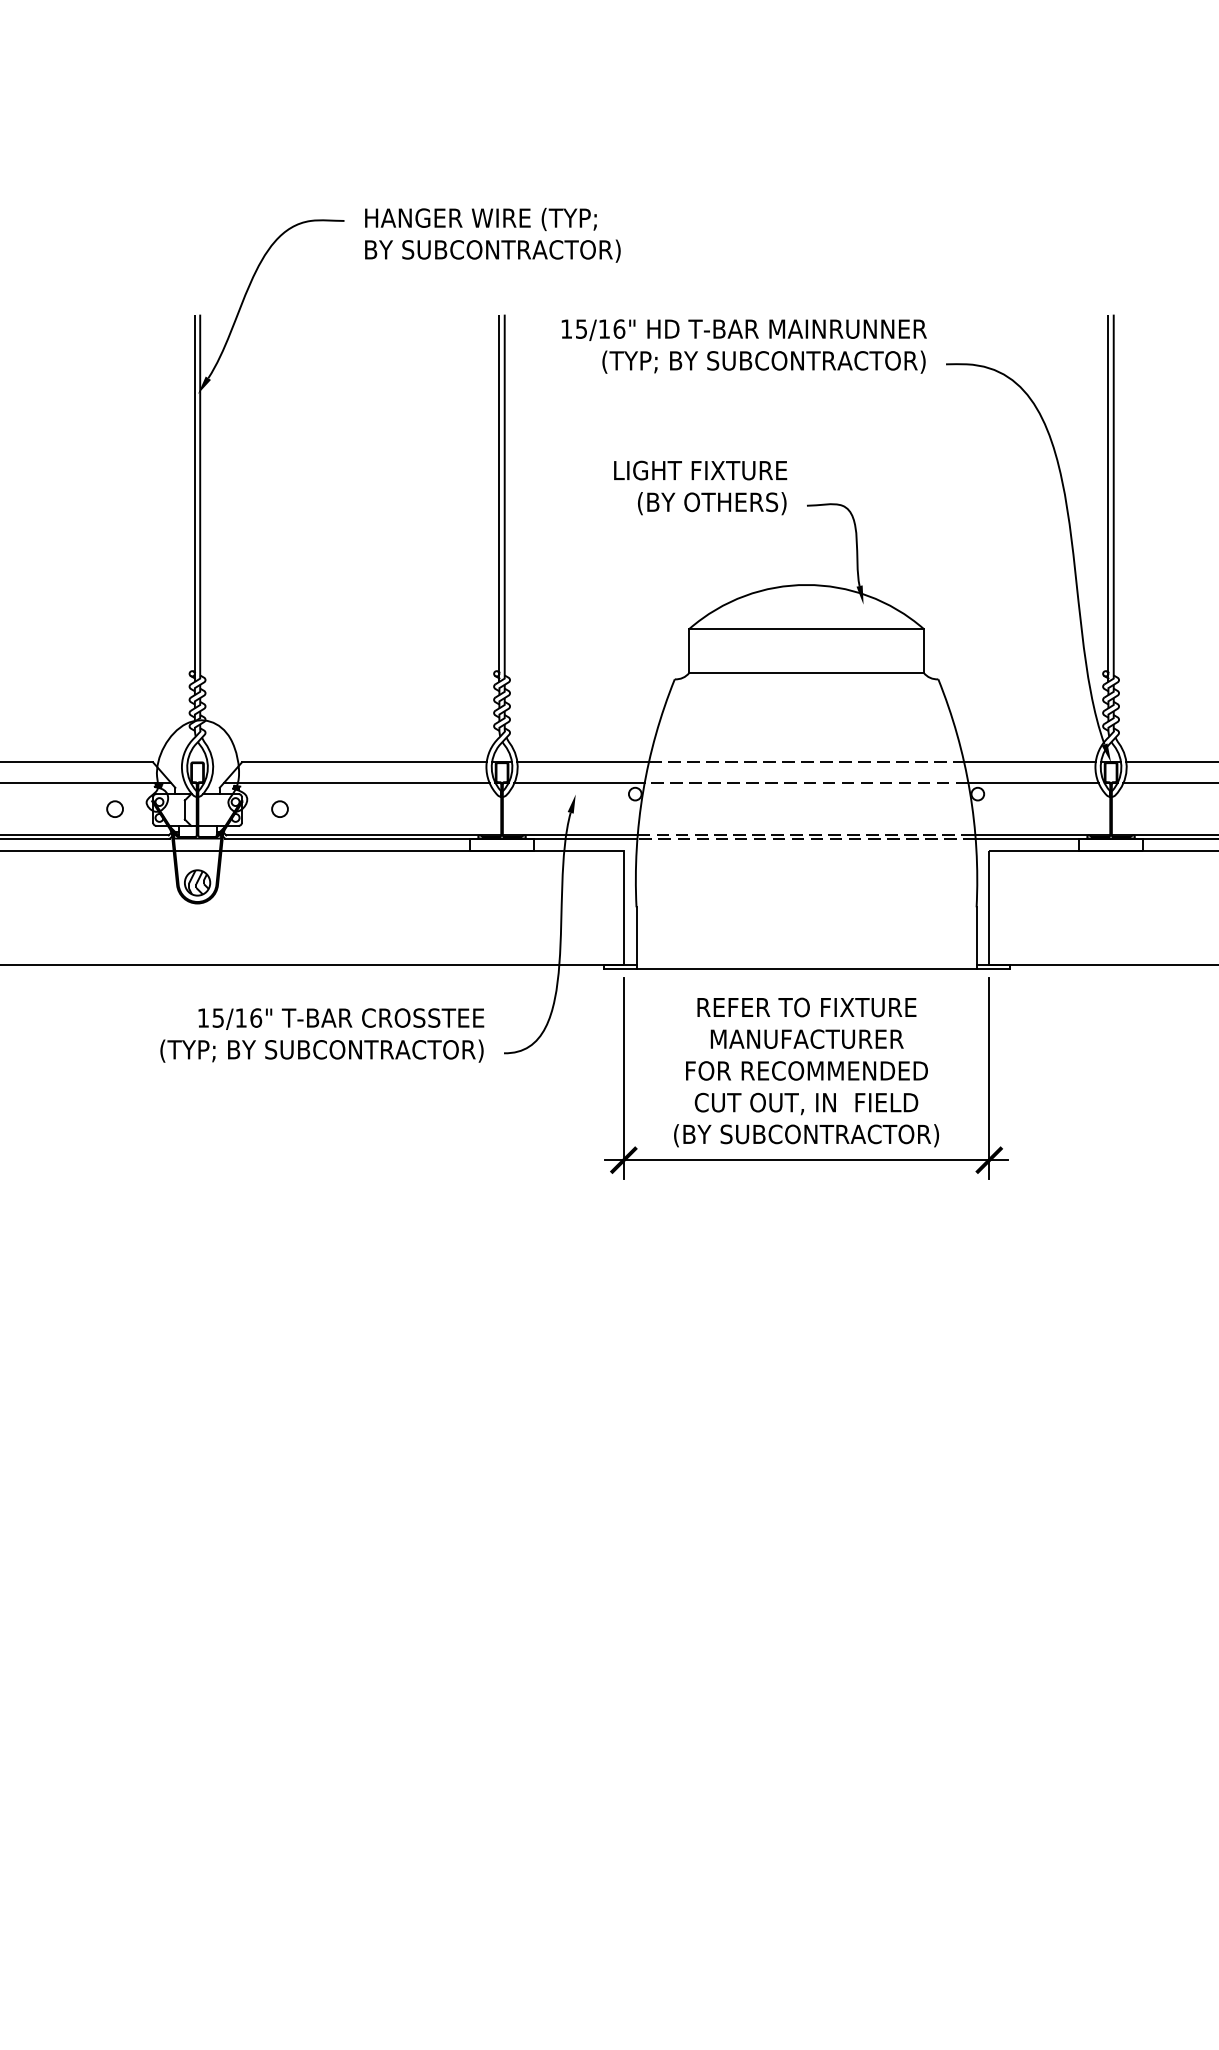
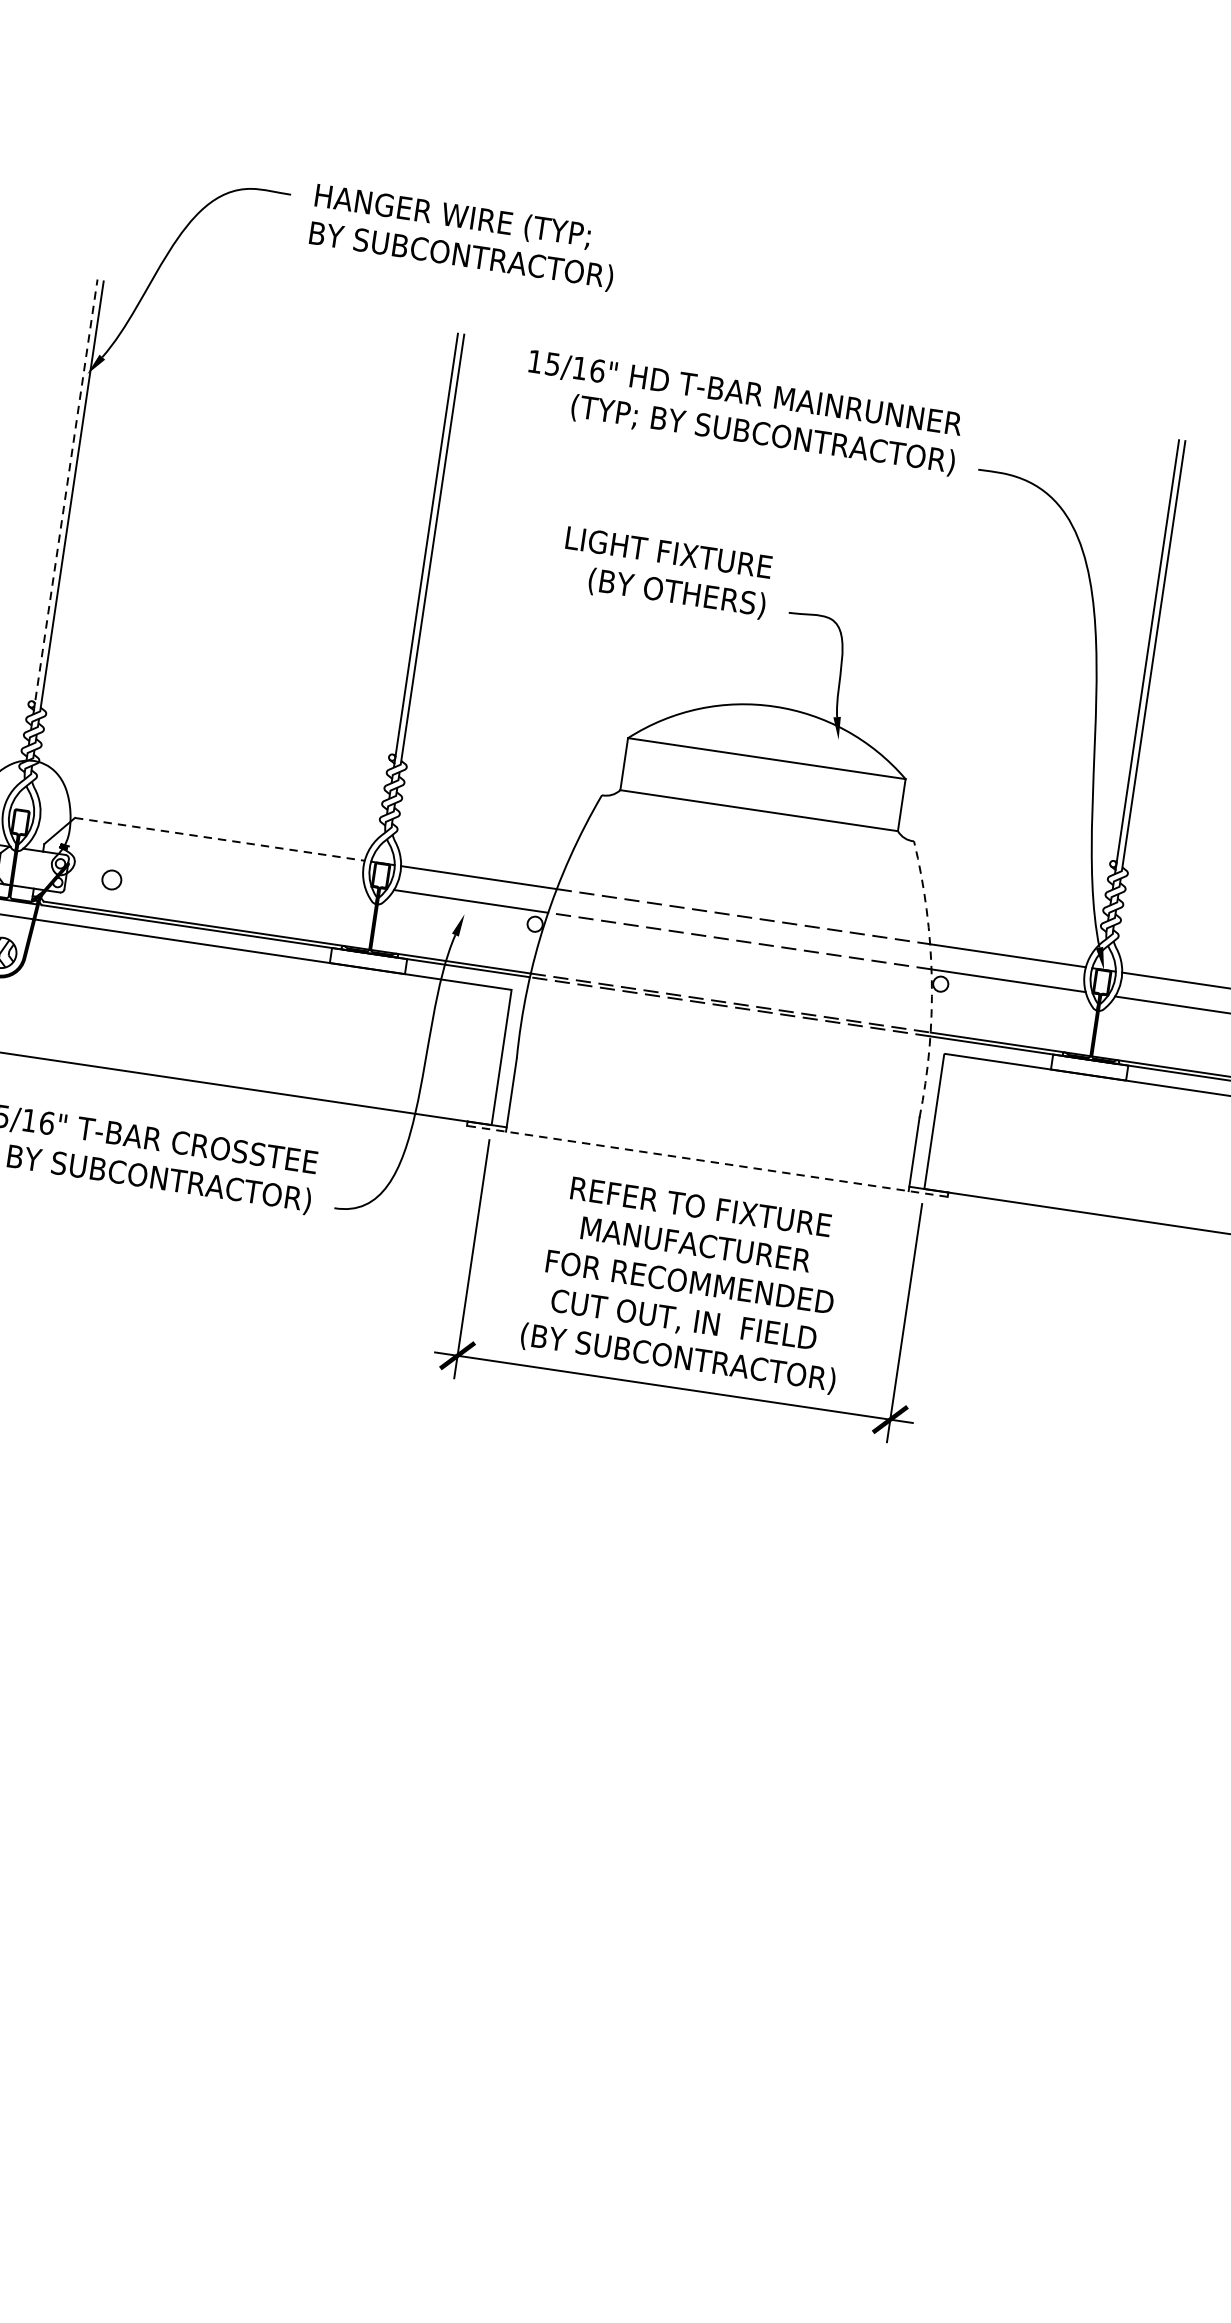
line: (194, 498) -> (64, 497), solid -> dashed
line: (364, 762) -> (220, 839), solid -> dashed
line: (356, 783) -> (206, 862), removed
arc: (969, 791) -> (931, 979), solid -> dashed
line: (806, 969) -> (707, 1161), solid -> dashed

